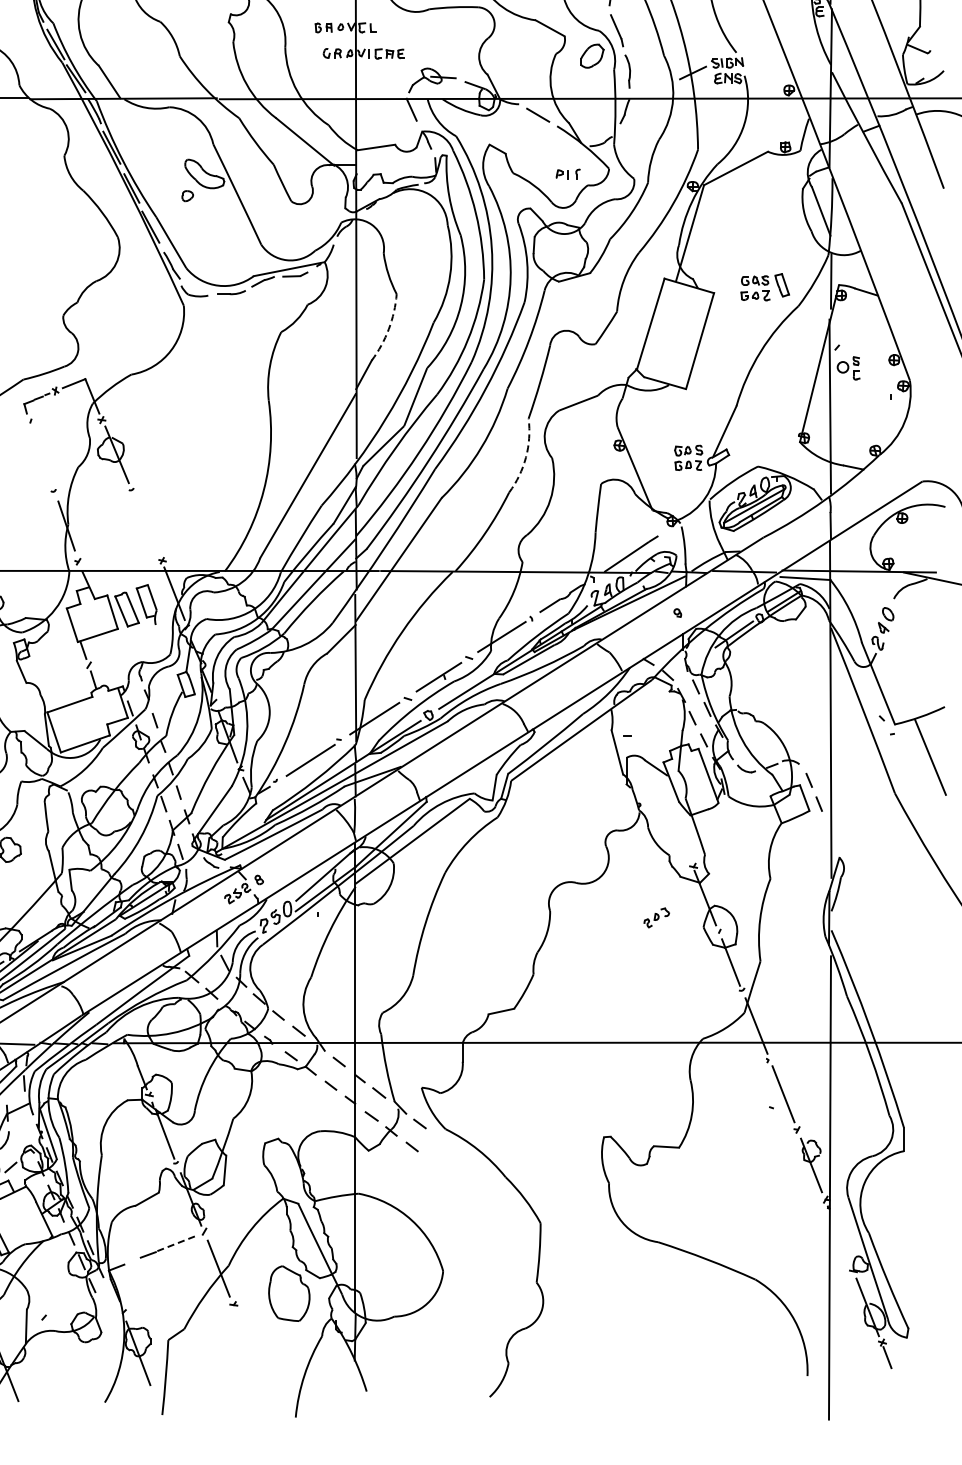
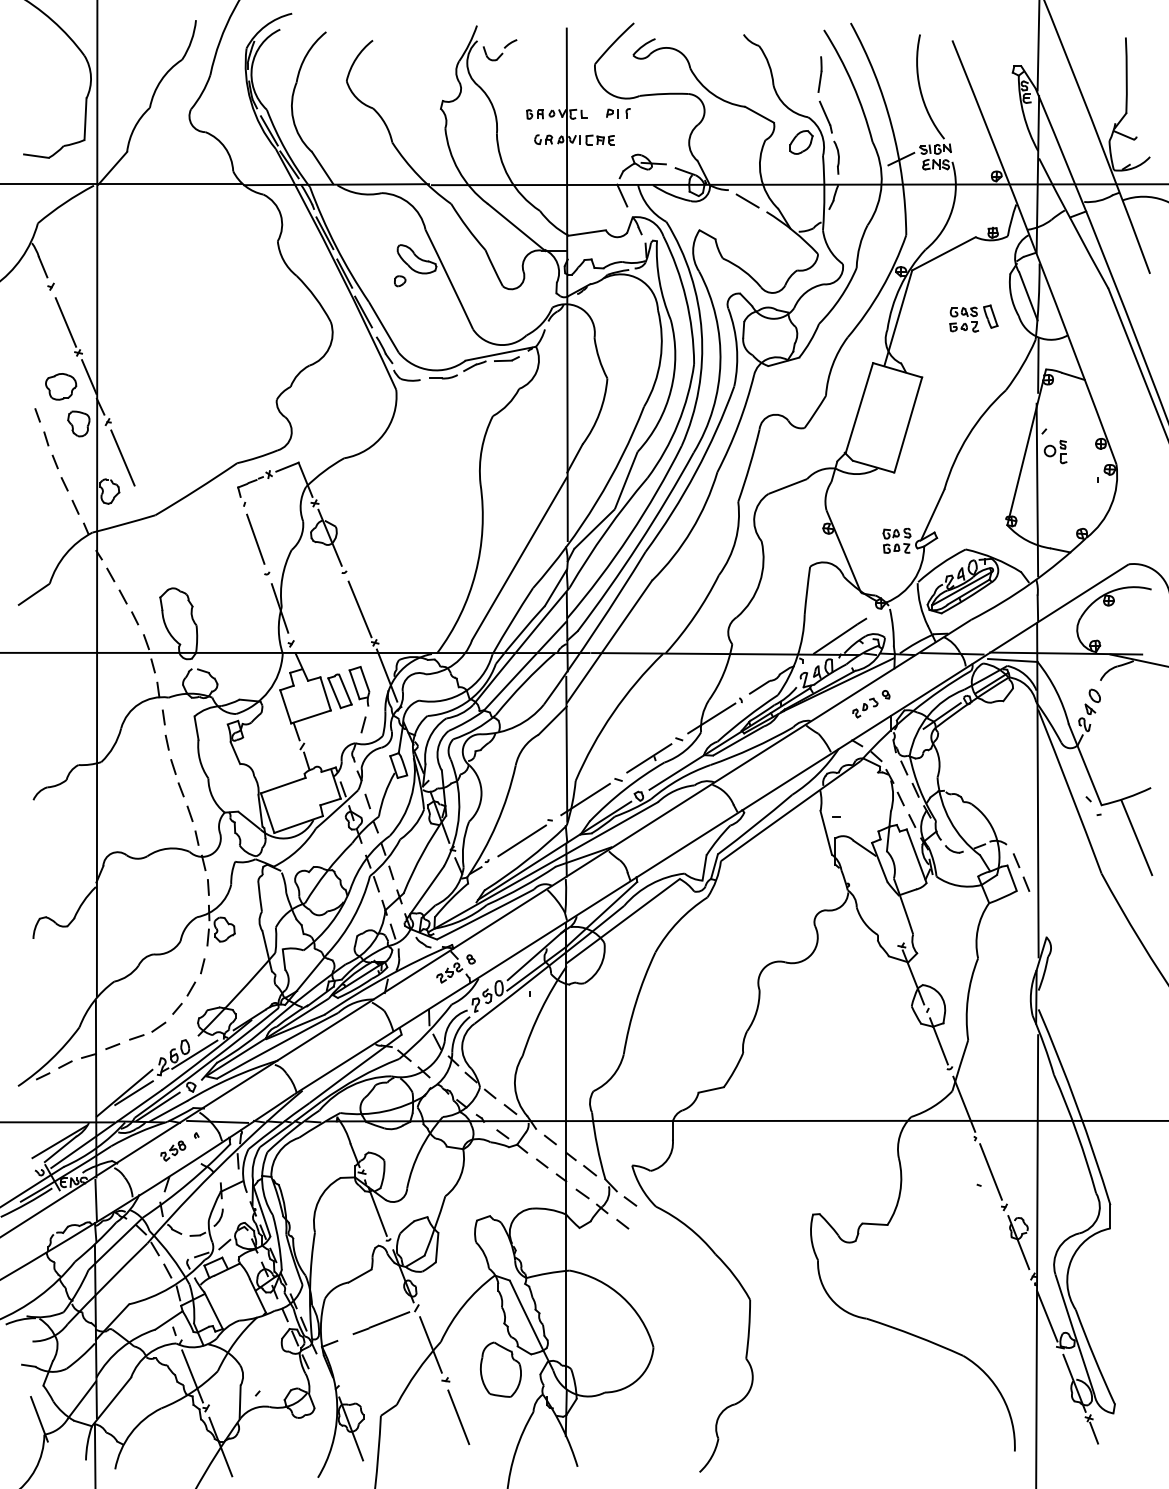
part: (568, 174) -> (618, 113), moved
part: (764, 287) -> (973, 318), moved
arc: (388, 329) -> (599, 413), dashed -> solid
line: (41, 455) -> (255, 538), added
arc: (525, 457) -> (735, 540), dashed -> solid
line: (146, 527) -> (359, 609), added
line: (150, 643) -> (363, 724), added
part: (656, 917) -> (865, 707), moved
line: (840, 1238) -> (1047, 1315), added
line: (177, 1243) -> (390, 1319), dashed -> solid
line: (246, 1341) -> (458, 1417), added

